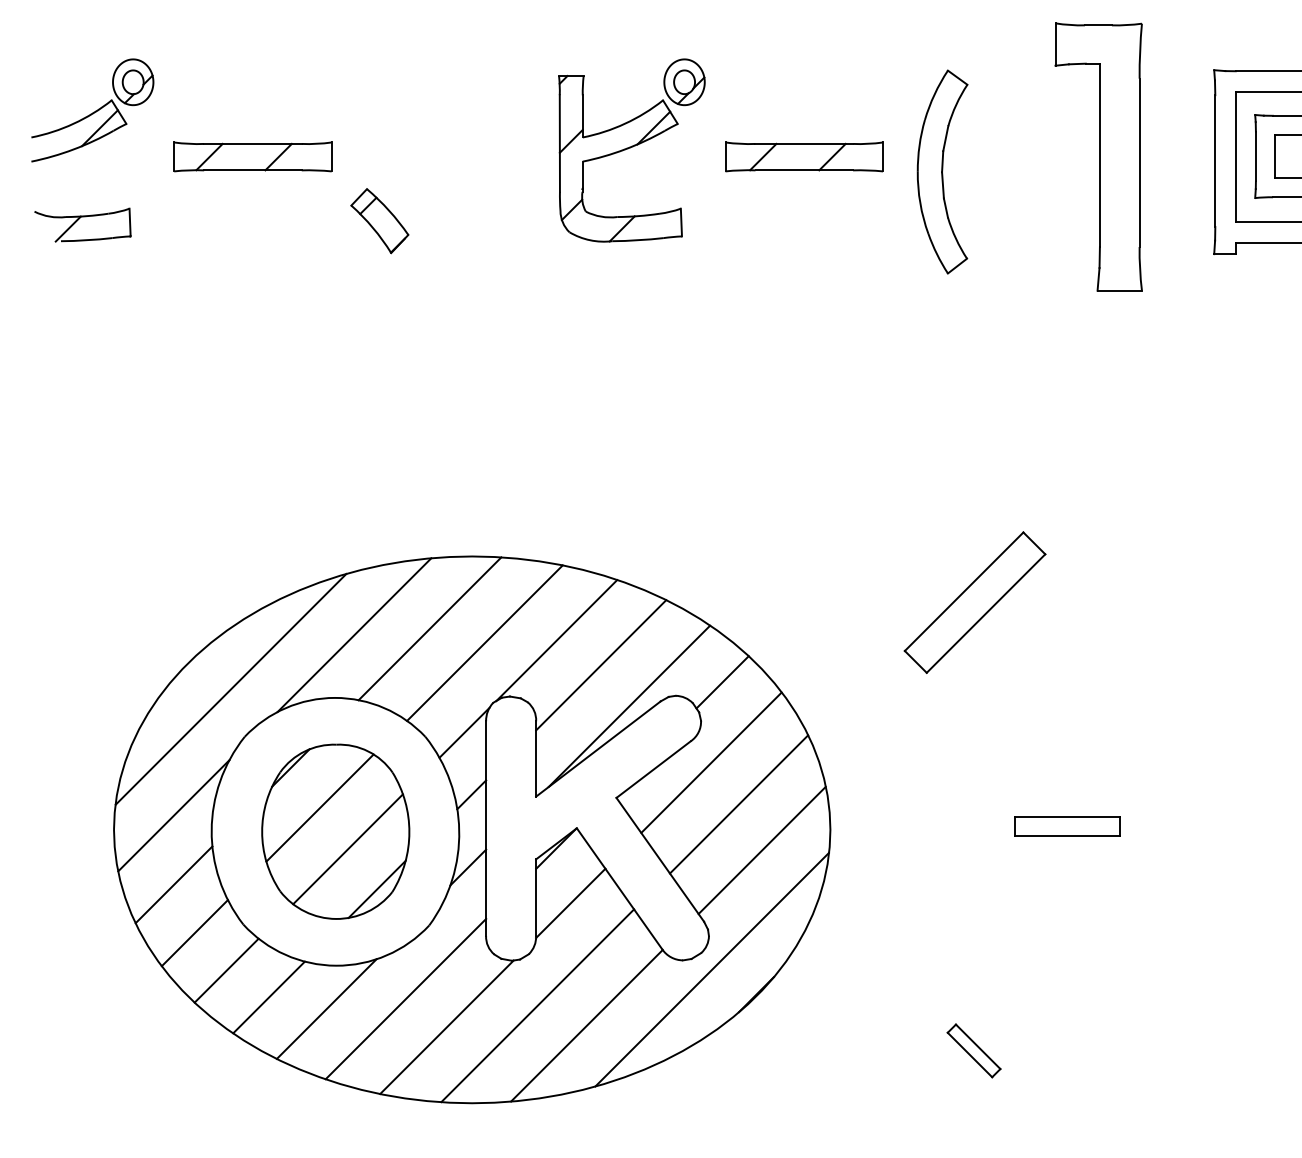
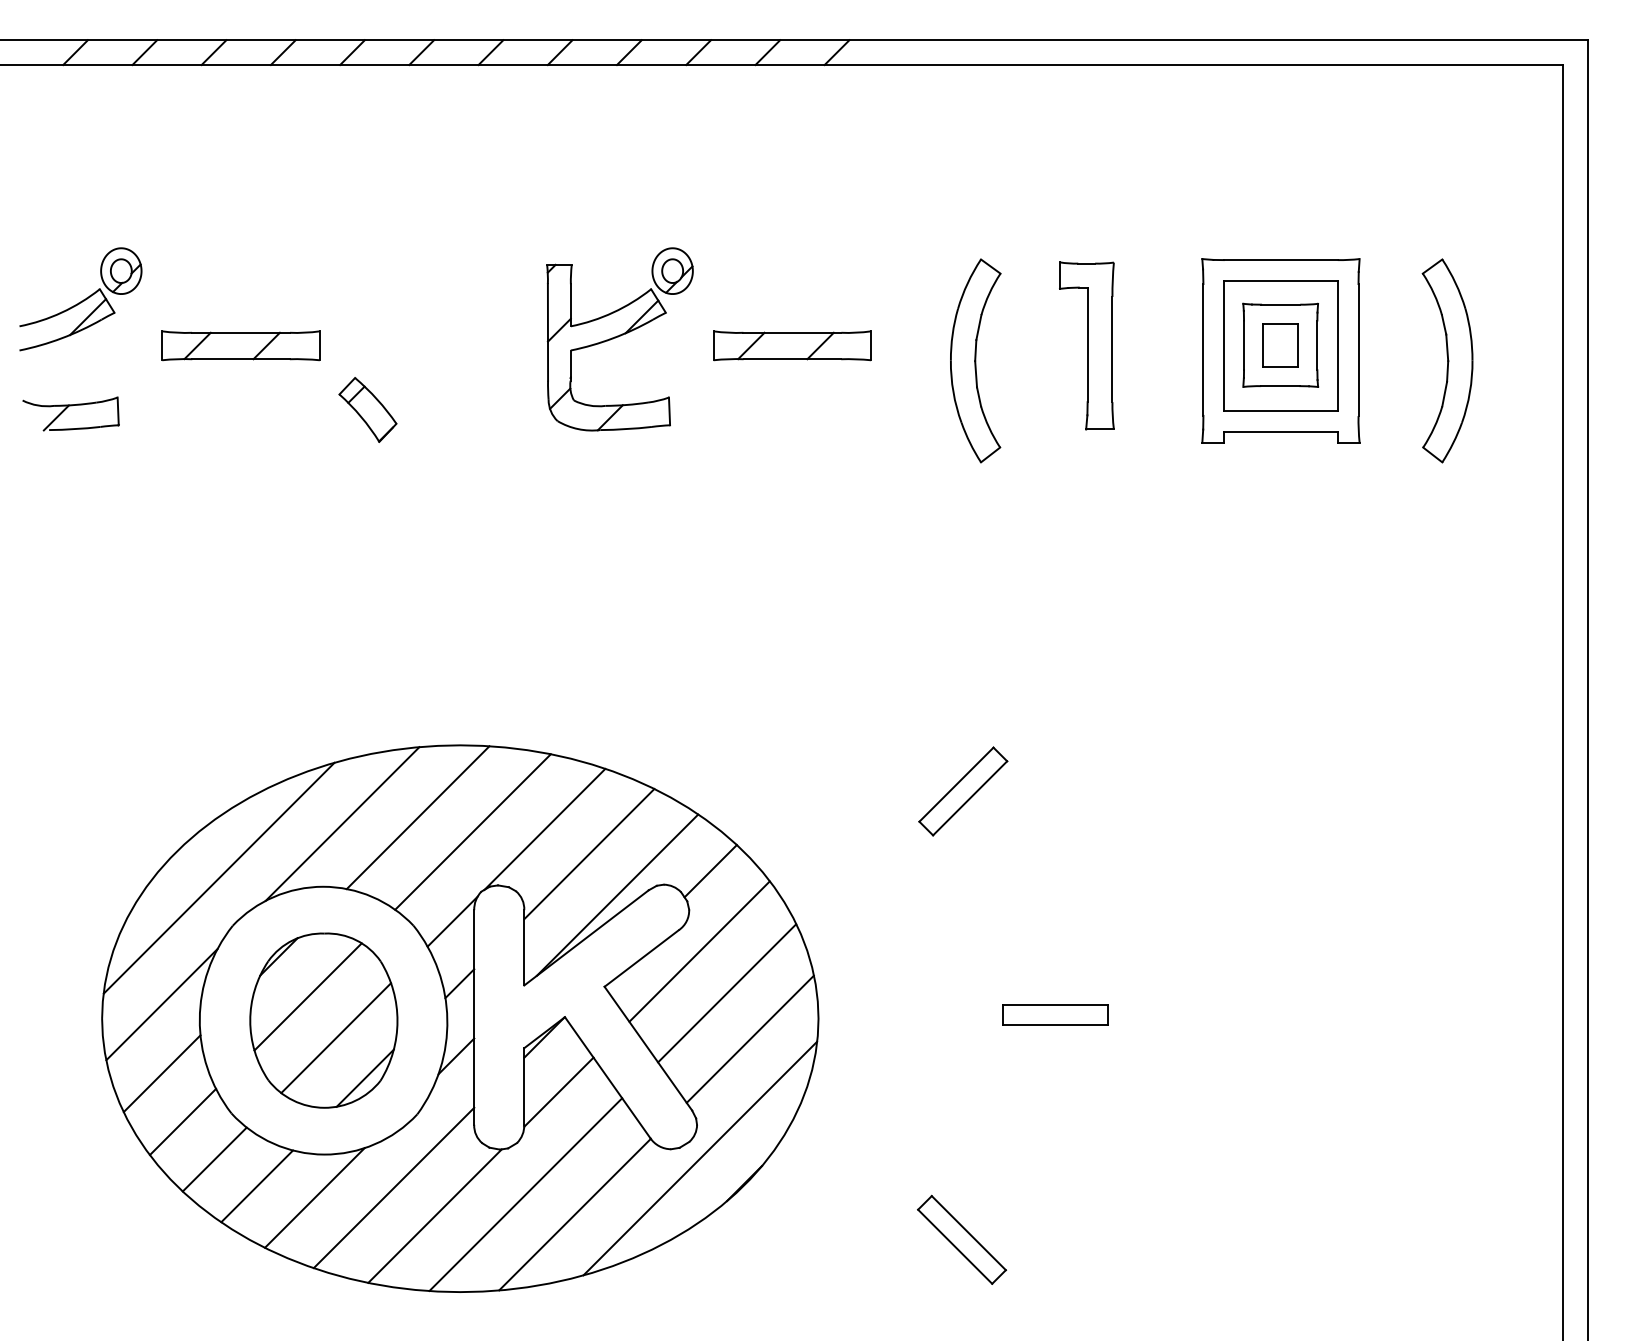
part: (1098, 156) -> (1086, 345), size x0.62
part: (942, 171) -> (975, 360), moved
part: (975, 602) -> (963, 791), size x0.62
part: (974, 1050) -> (962, 1239), size x1.67

